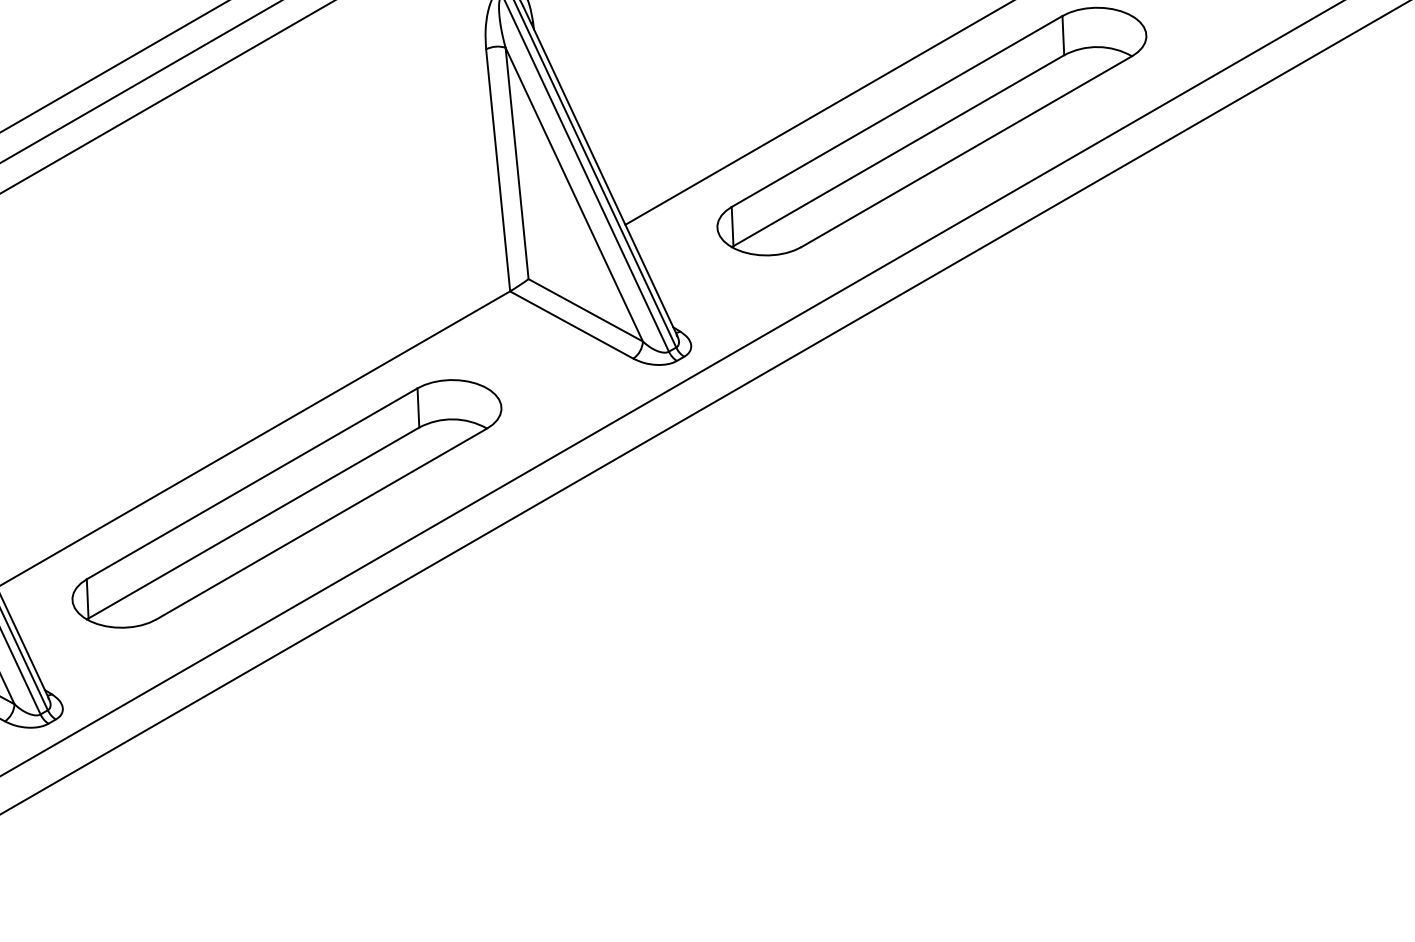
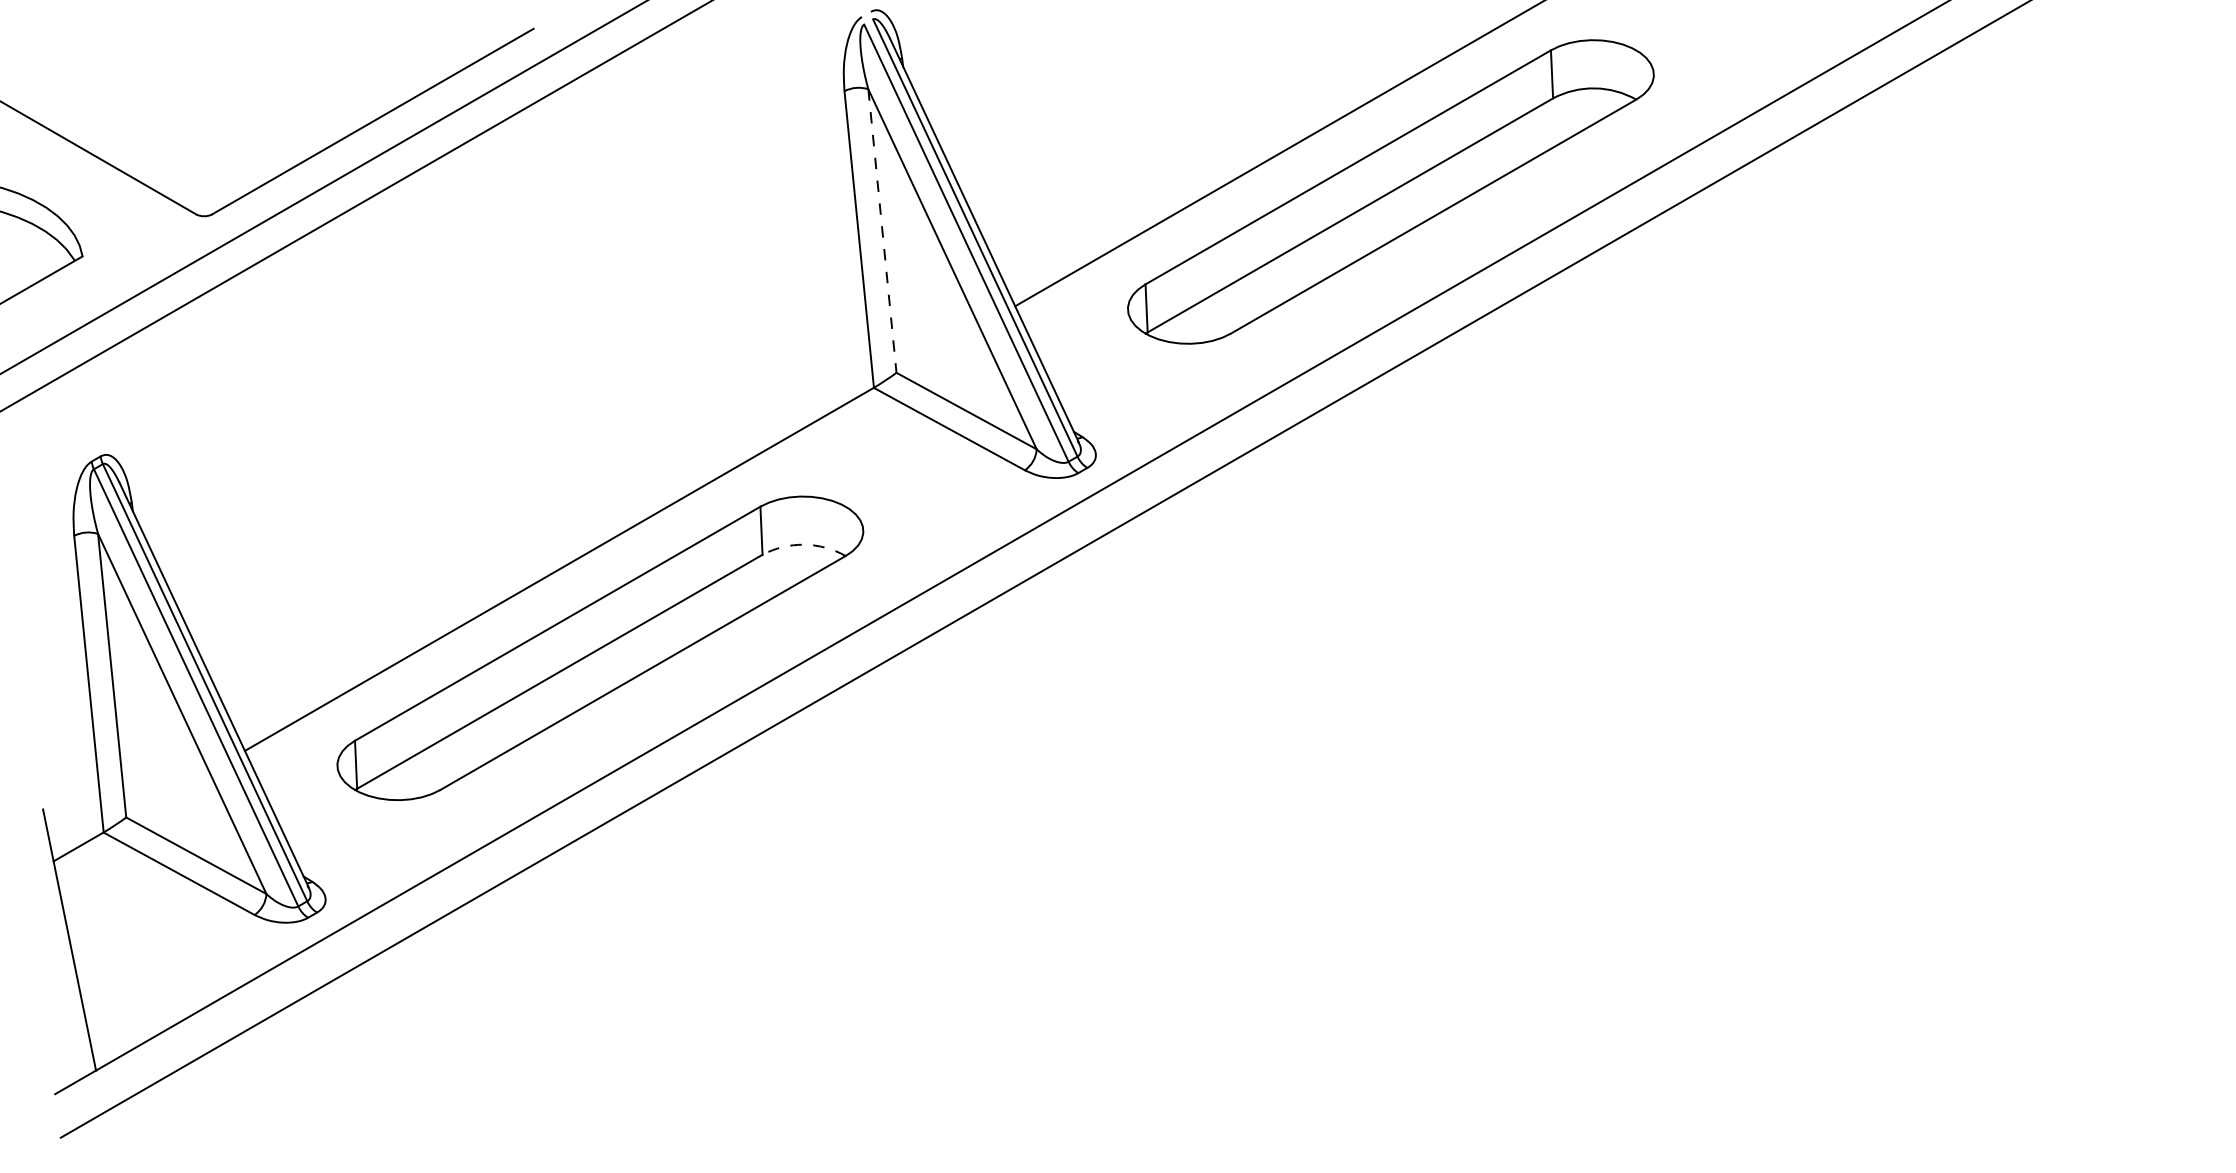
line: (517, 163) -> (882, 231), solid -> dashed
arc: (453, 419) -> (804, 544), solid -> dashed

